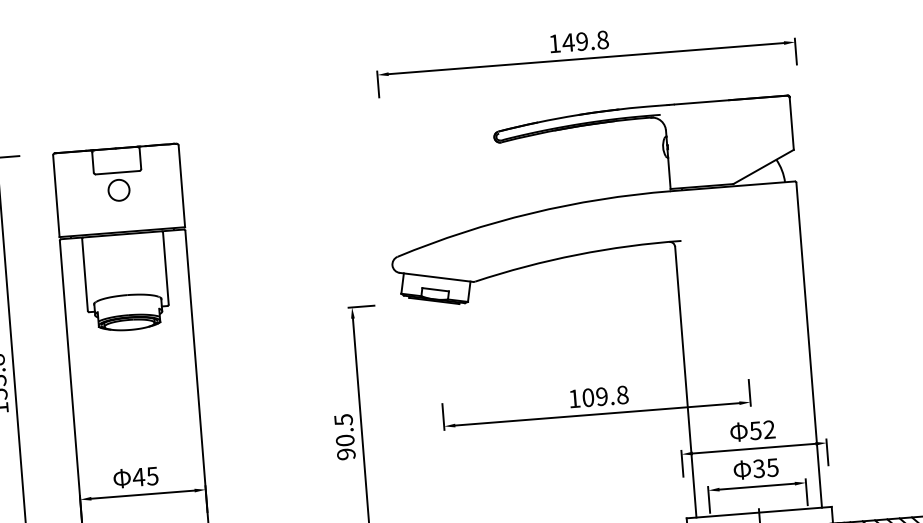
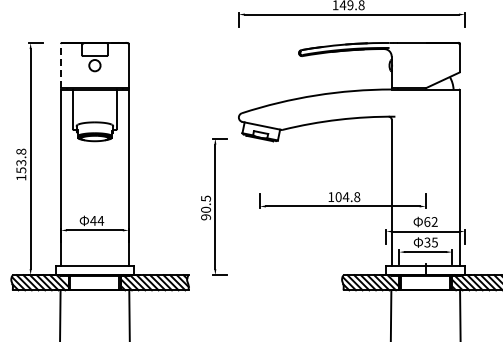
line: (55, 195) -> (60, 65), solid -> dashed
text: (601, 397) -> (345, 197), 109.8 -> 104.8
text: (756, 429) -> (427, 221), 52 -> 62
text: (151, 475) -> (100, 220), 45 -> 44

